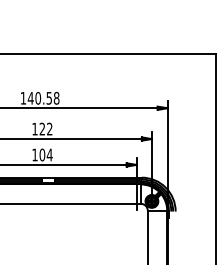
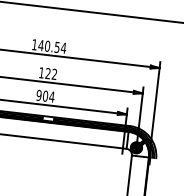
text: (56, 97) -> (63, 47), 140.58 -> 140.54
text: (34, 154) -> (38, 95), 104 -> 904

